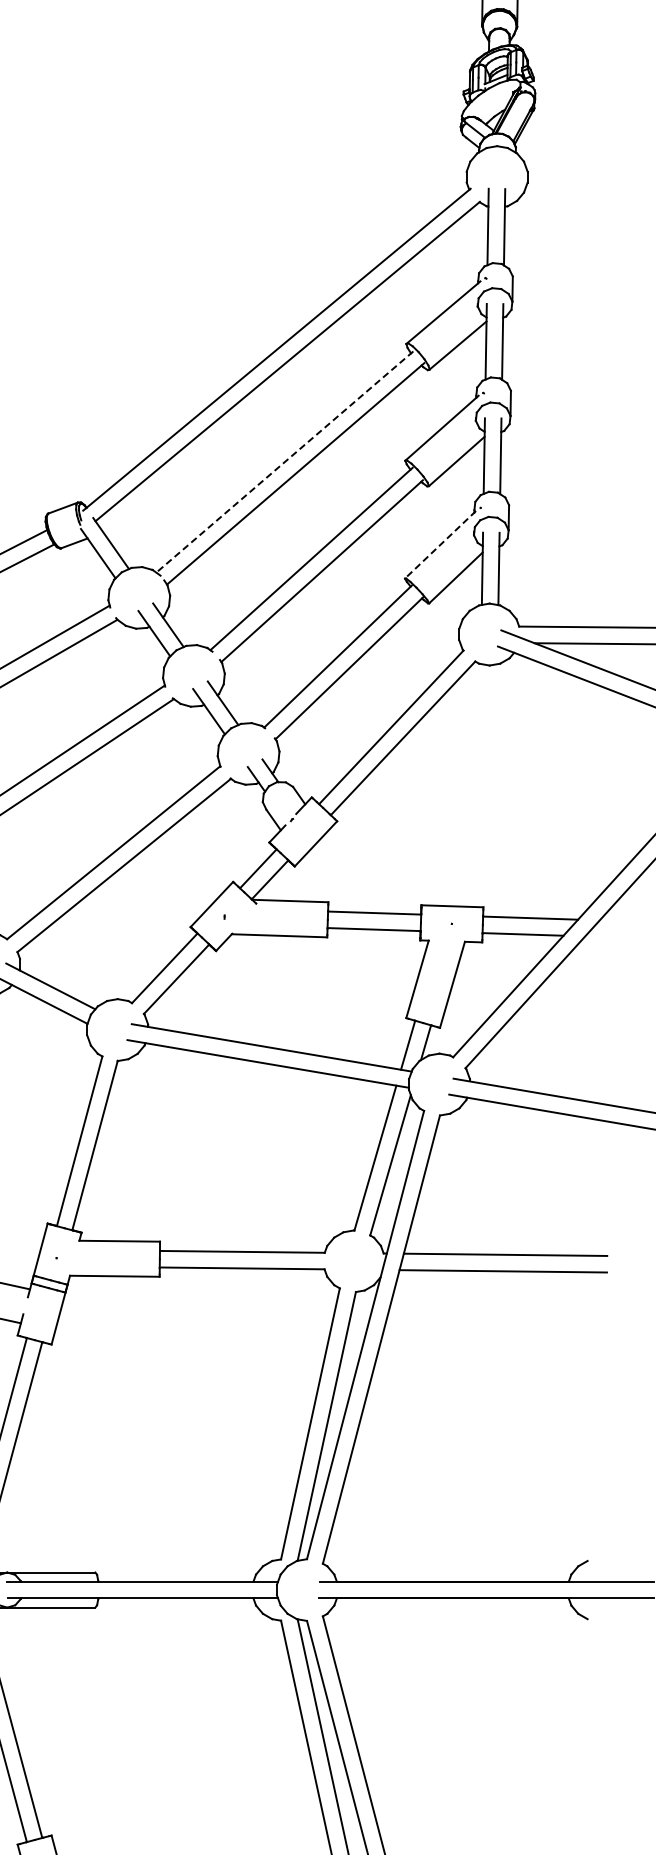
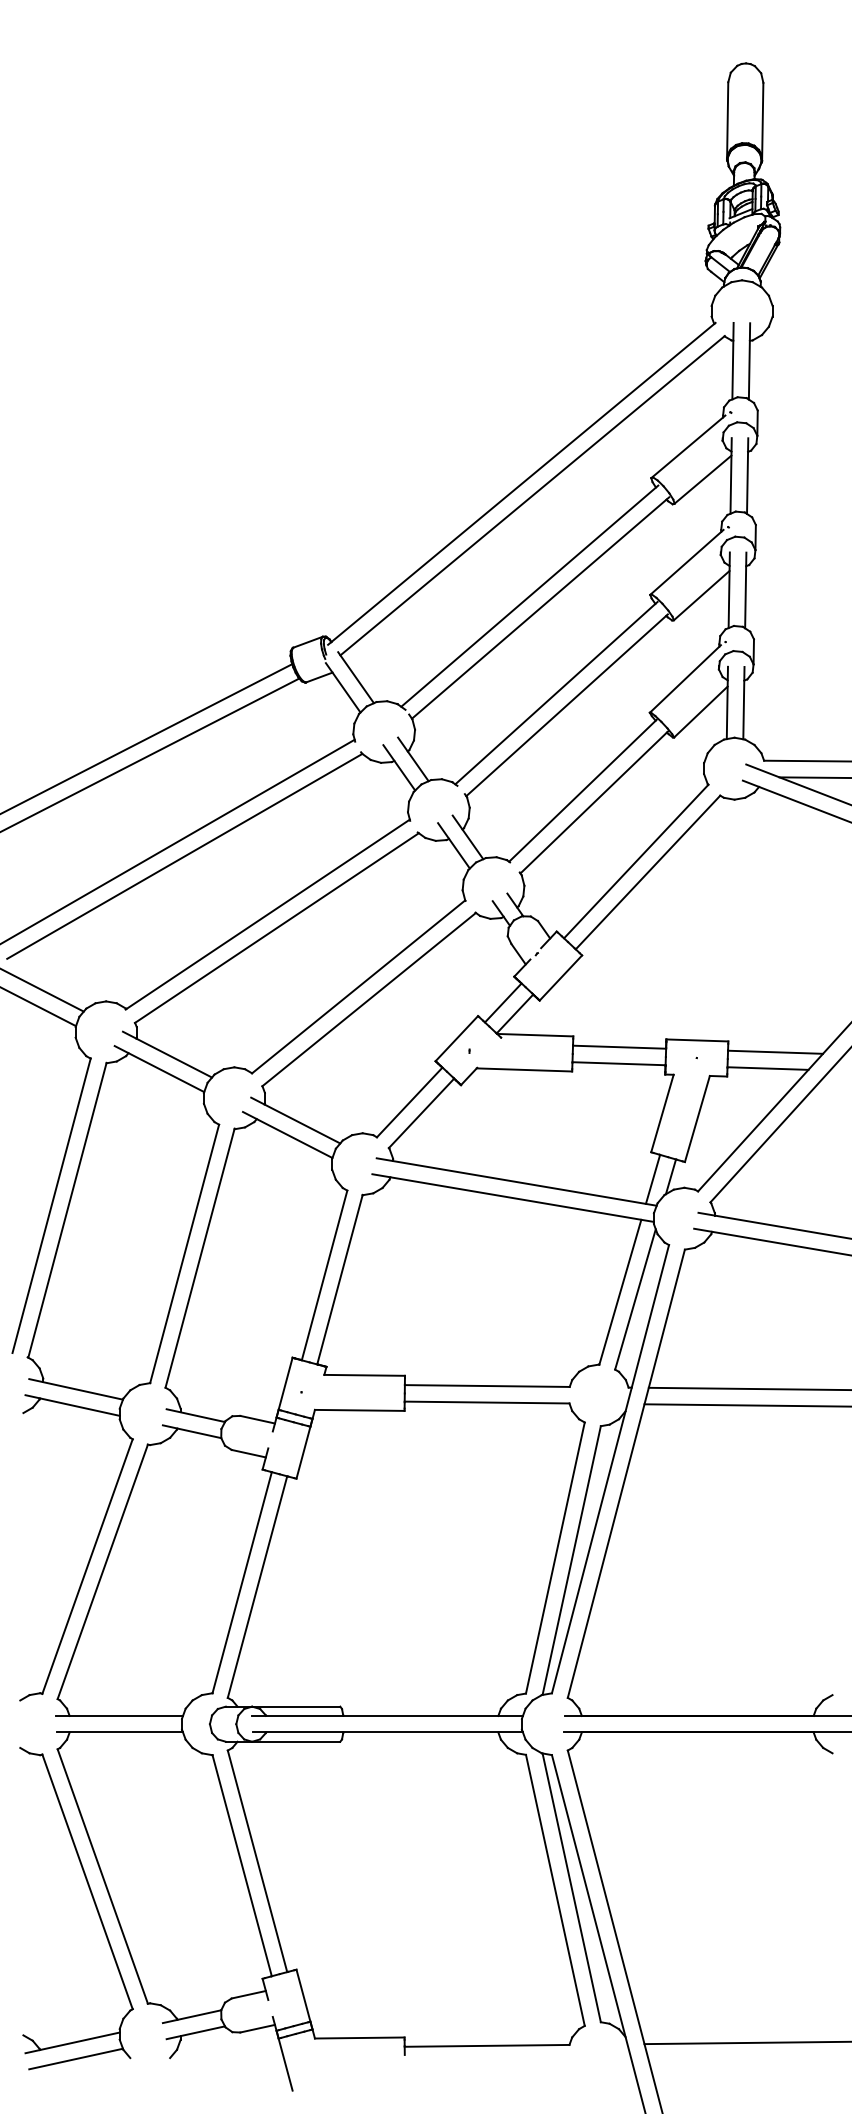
line: (284, 462) -> (529, 596), dashed -> solid
line: (440, 545) -> (685, 679), dashed -> solid

